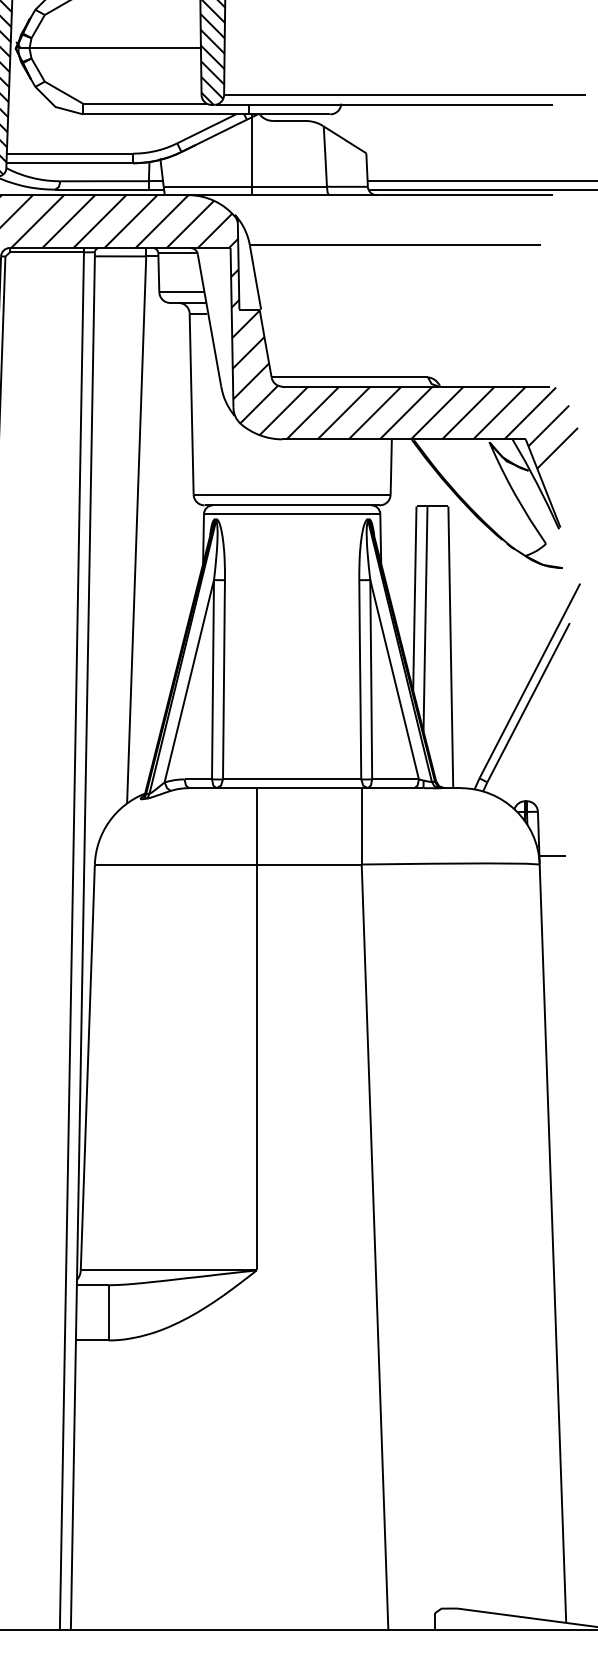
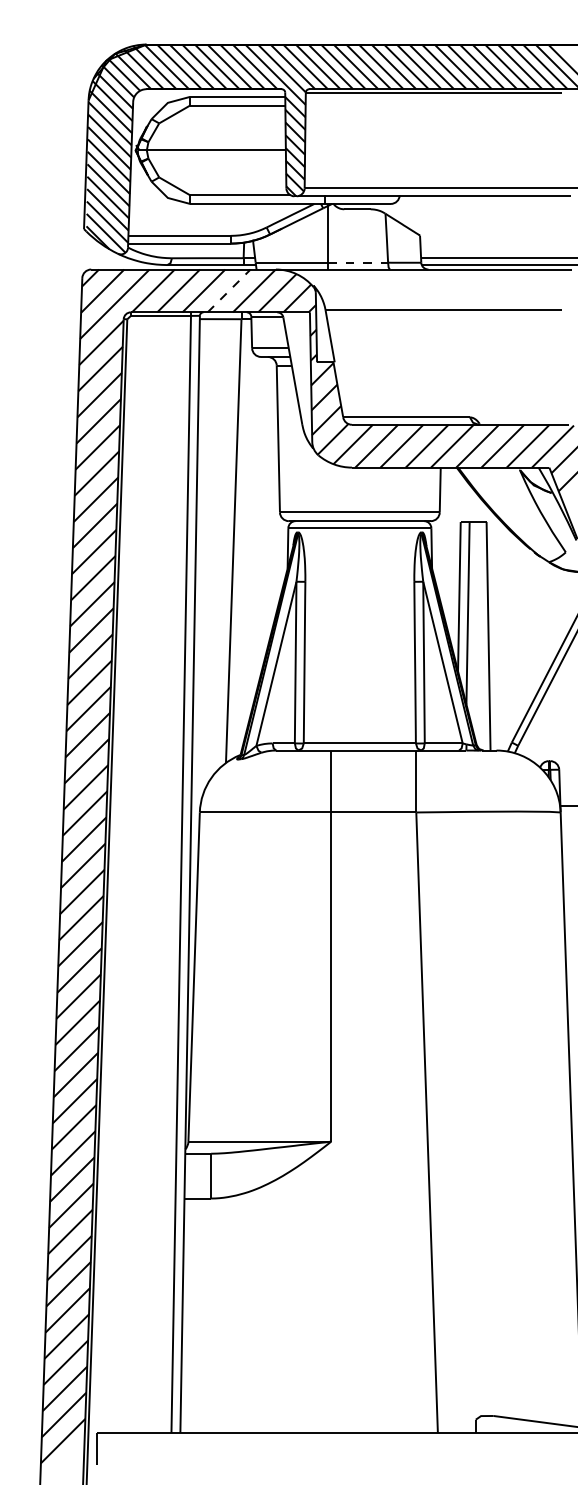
line: (290, 186) -> (358, 262), solid -> dashed
line: (131, 221) -> (229, 290), solid -> dashed

